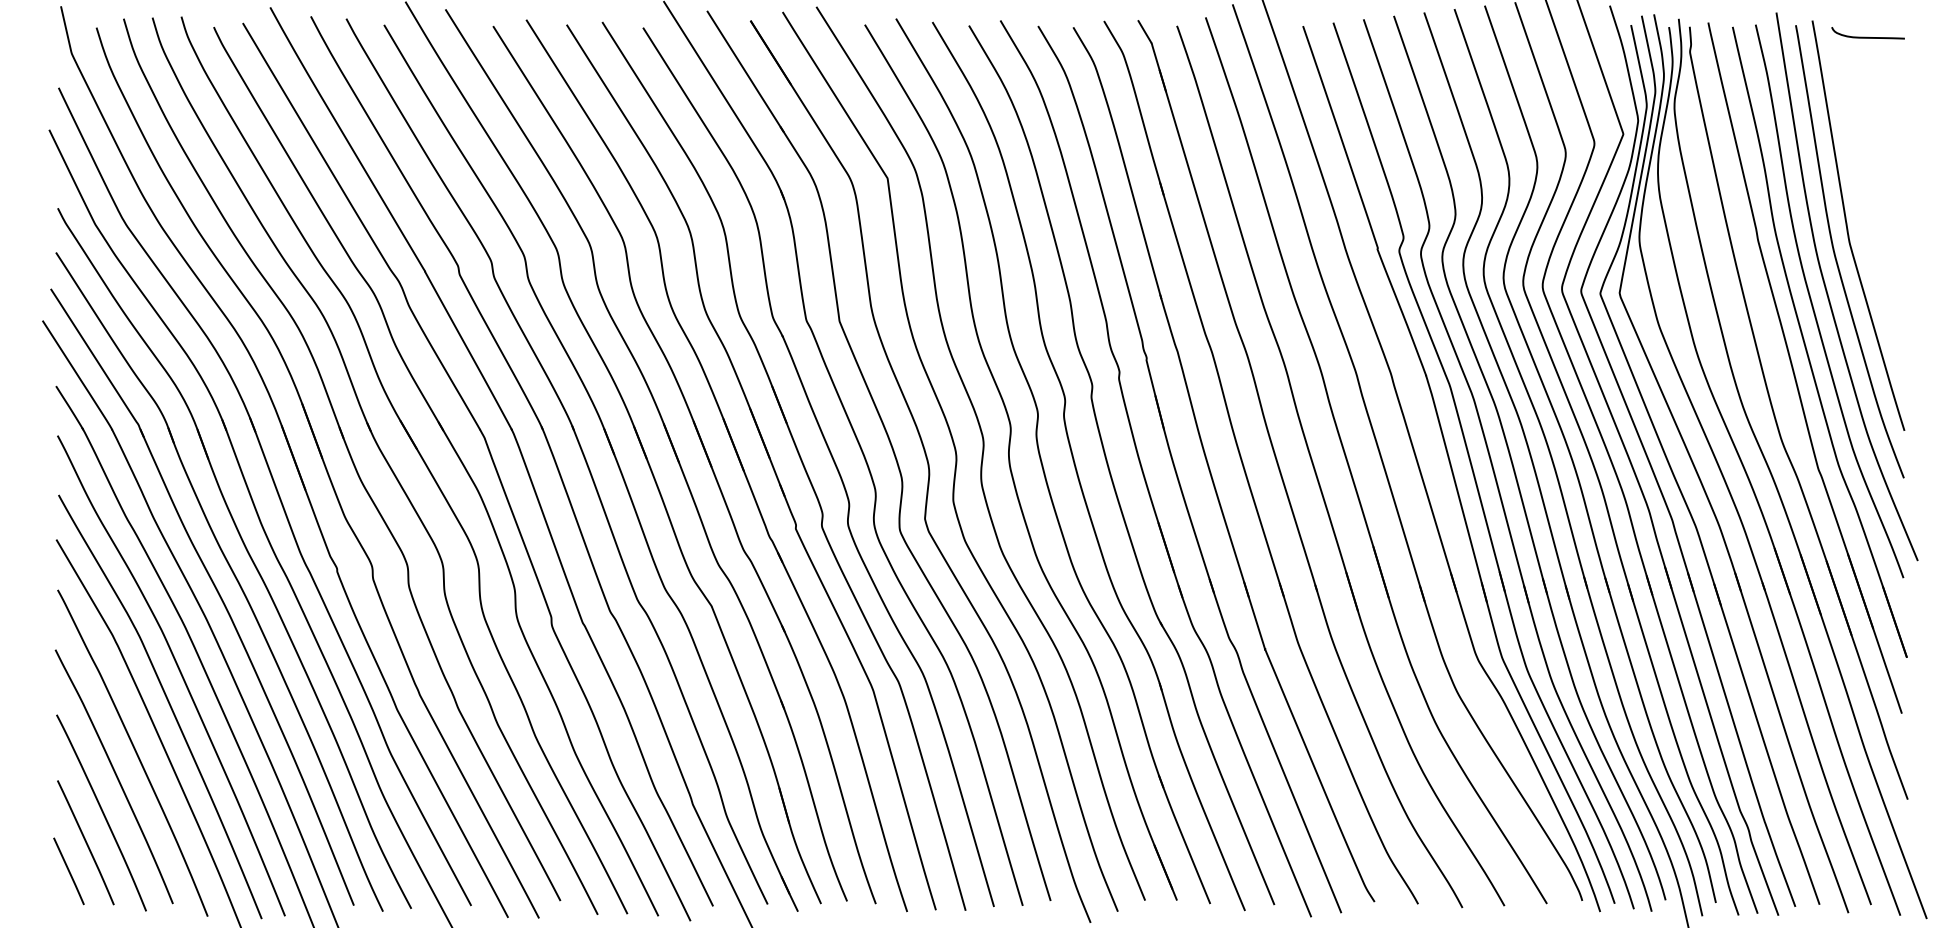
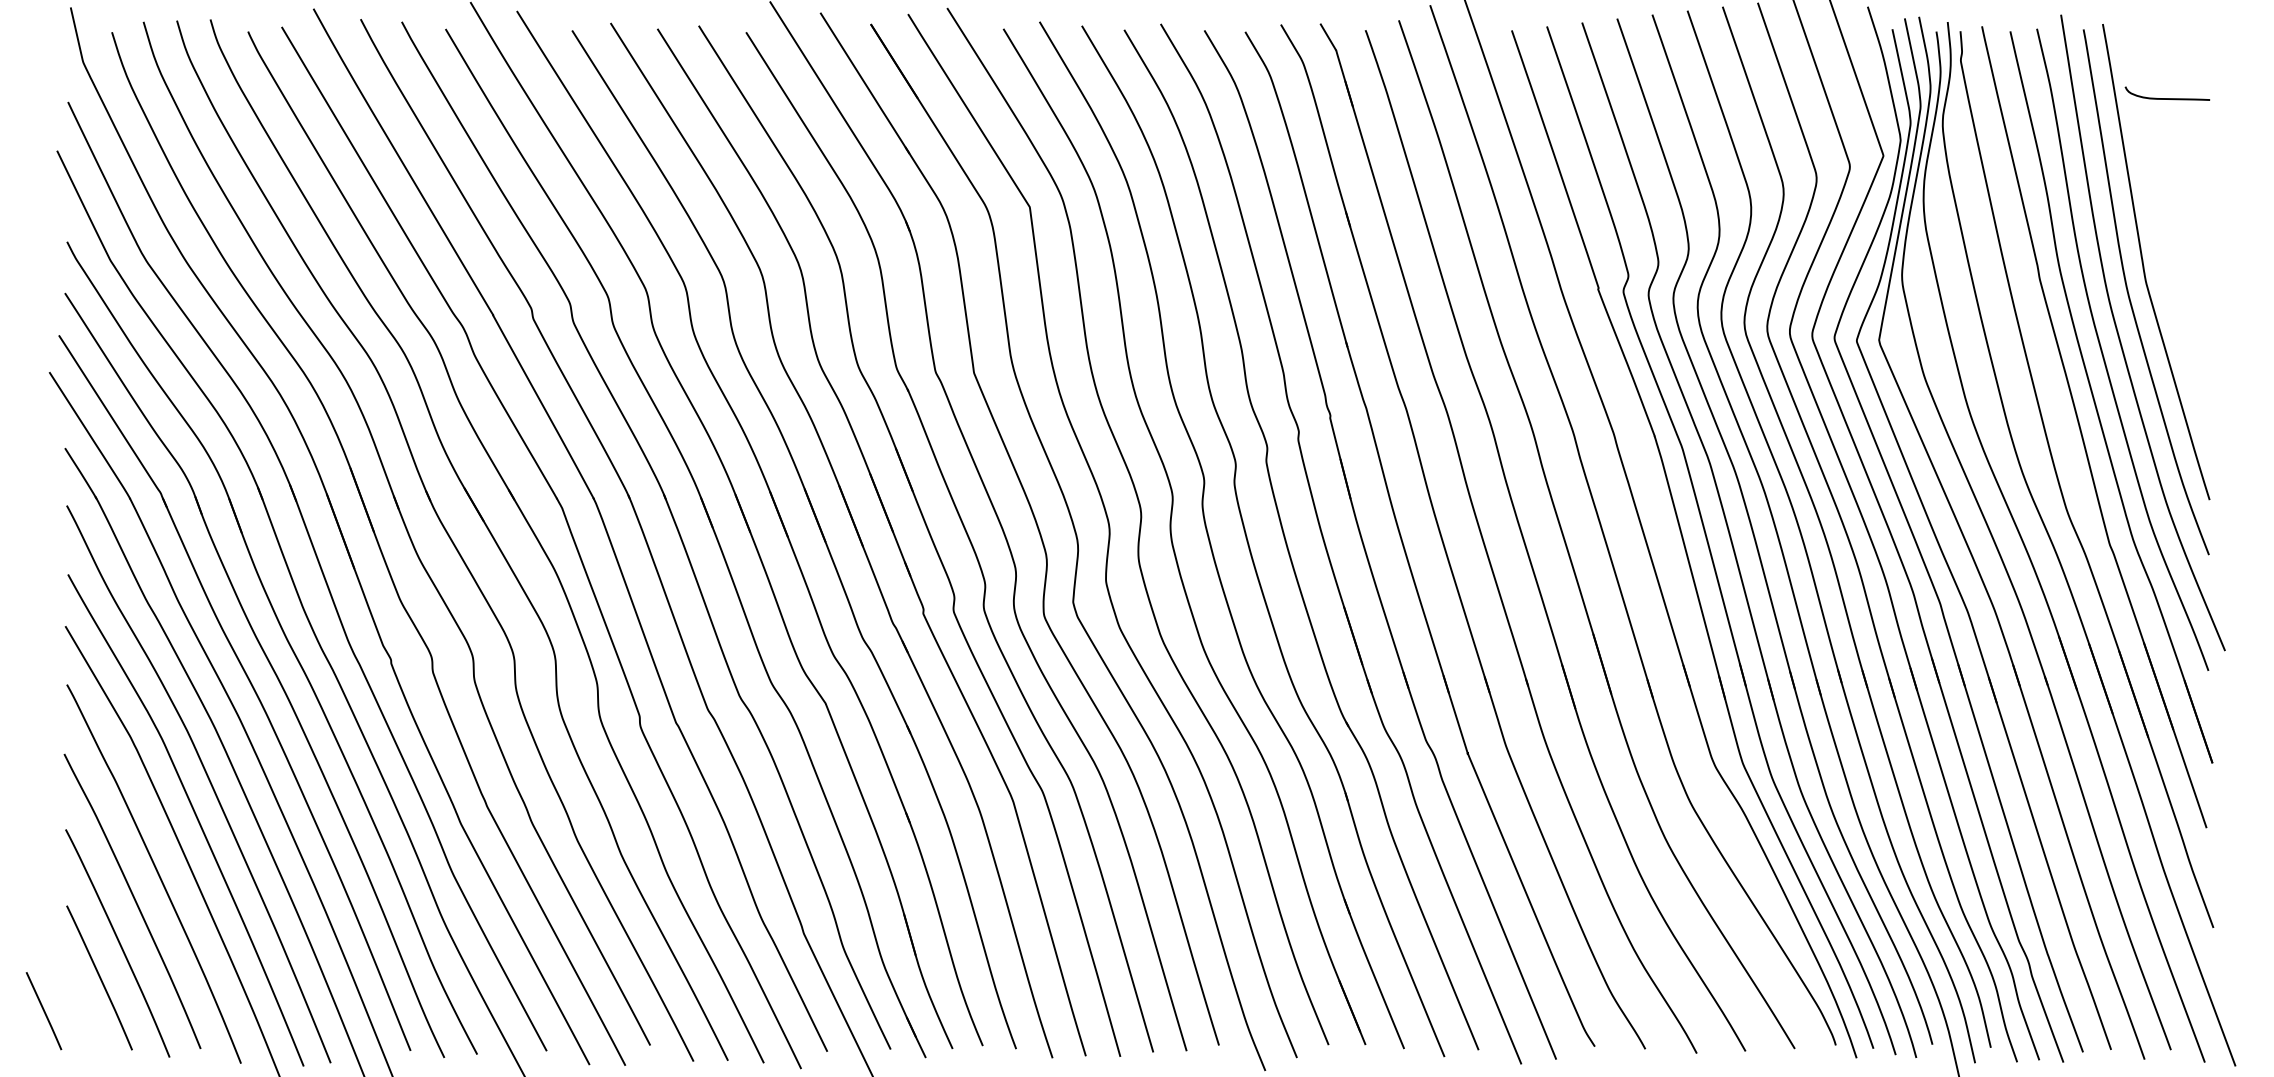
curve: (1868, 37) -> (2167, 98), moved
line: (68, 871) -> (43, 1011), moved

